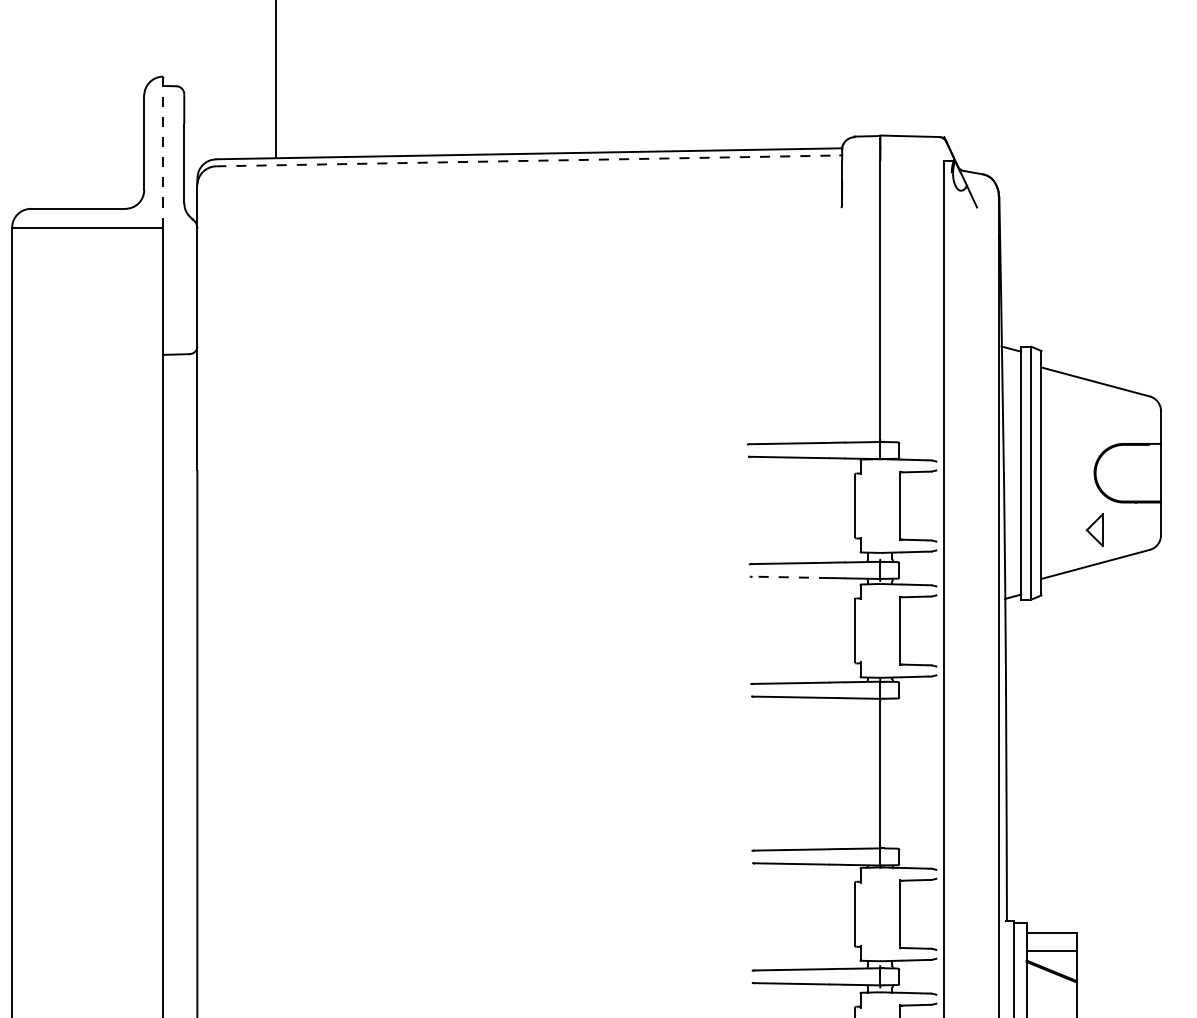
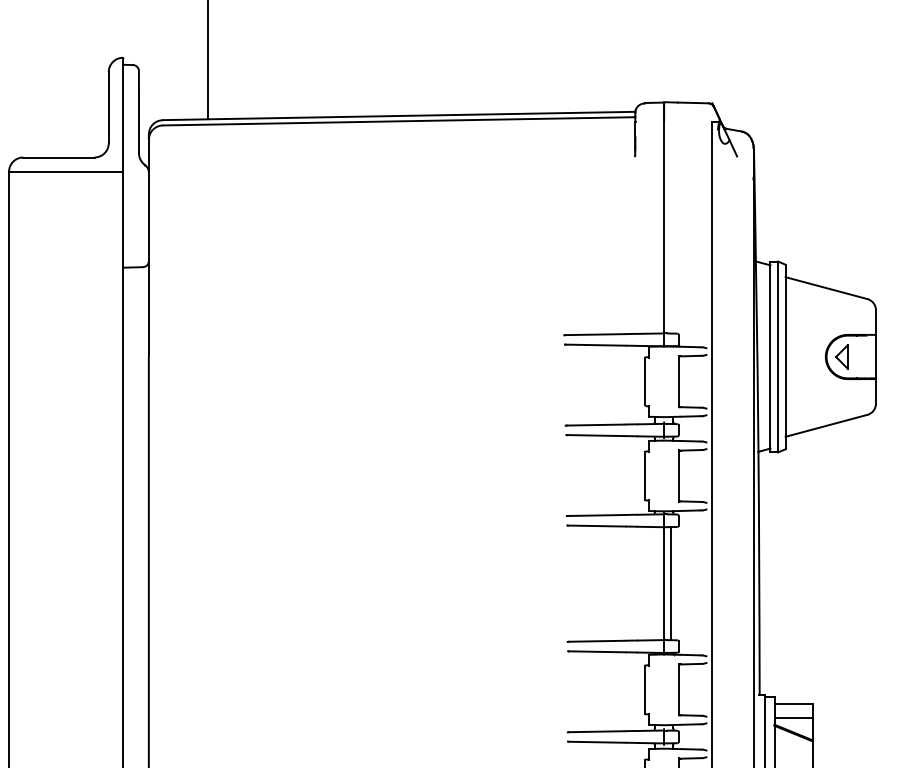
line: (163, 151) -> (123, 114), dashed -> solid
line: (528, 161) -> (398, 121), dashed -> solid
part: (1094, 529) -> (841, 356), moved
line: (789, 577) -> (595, 435), dashed -> solid
line: (890, 773) -> (671, 583), added

